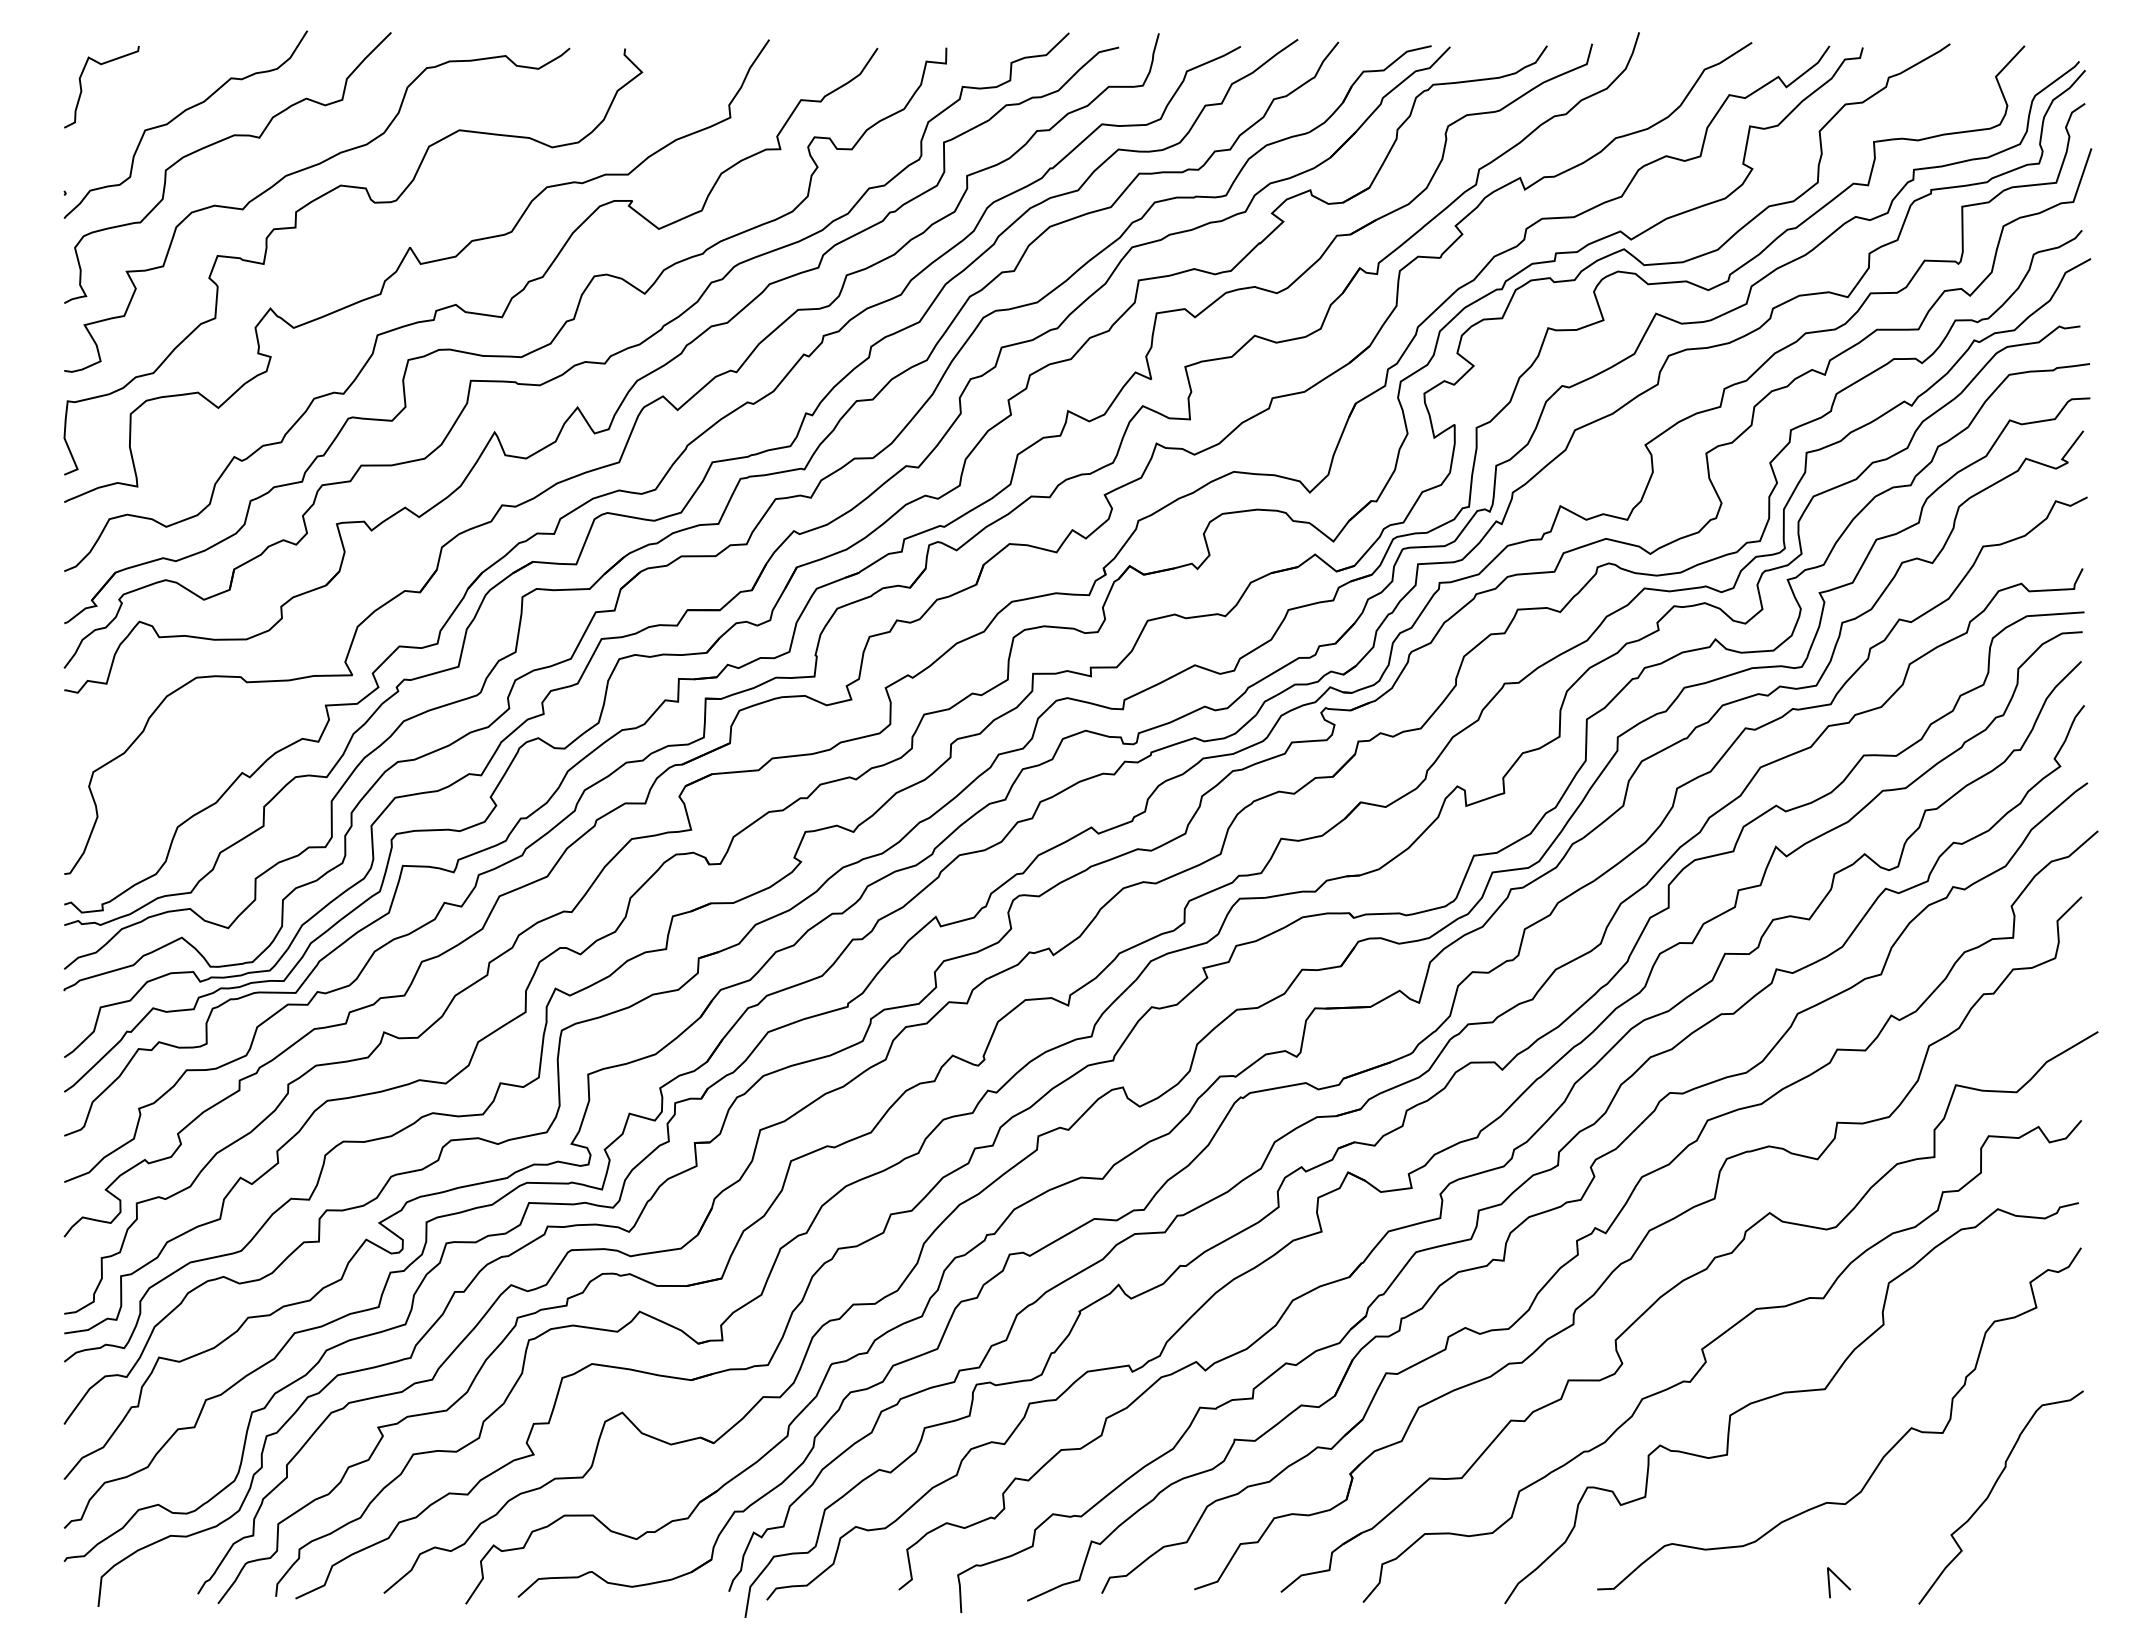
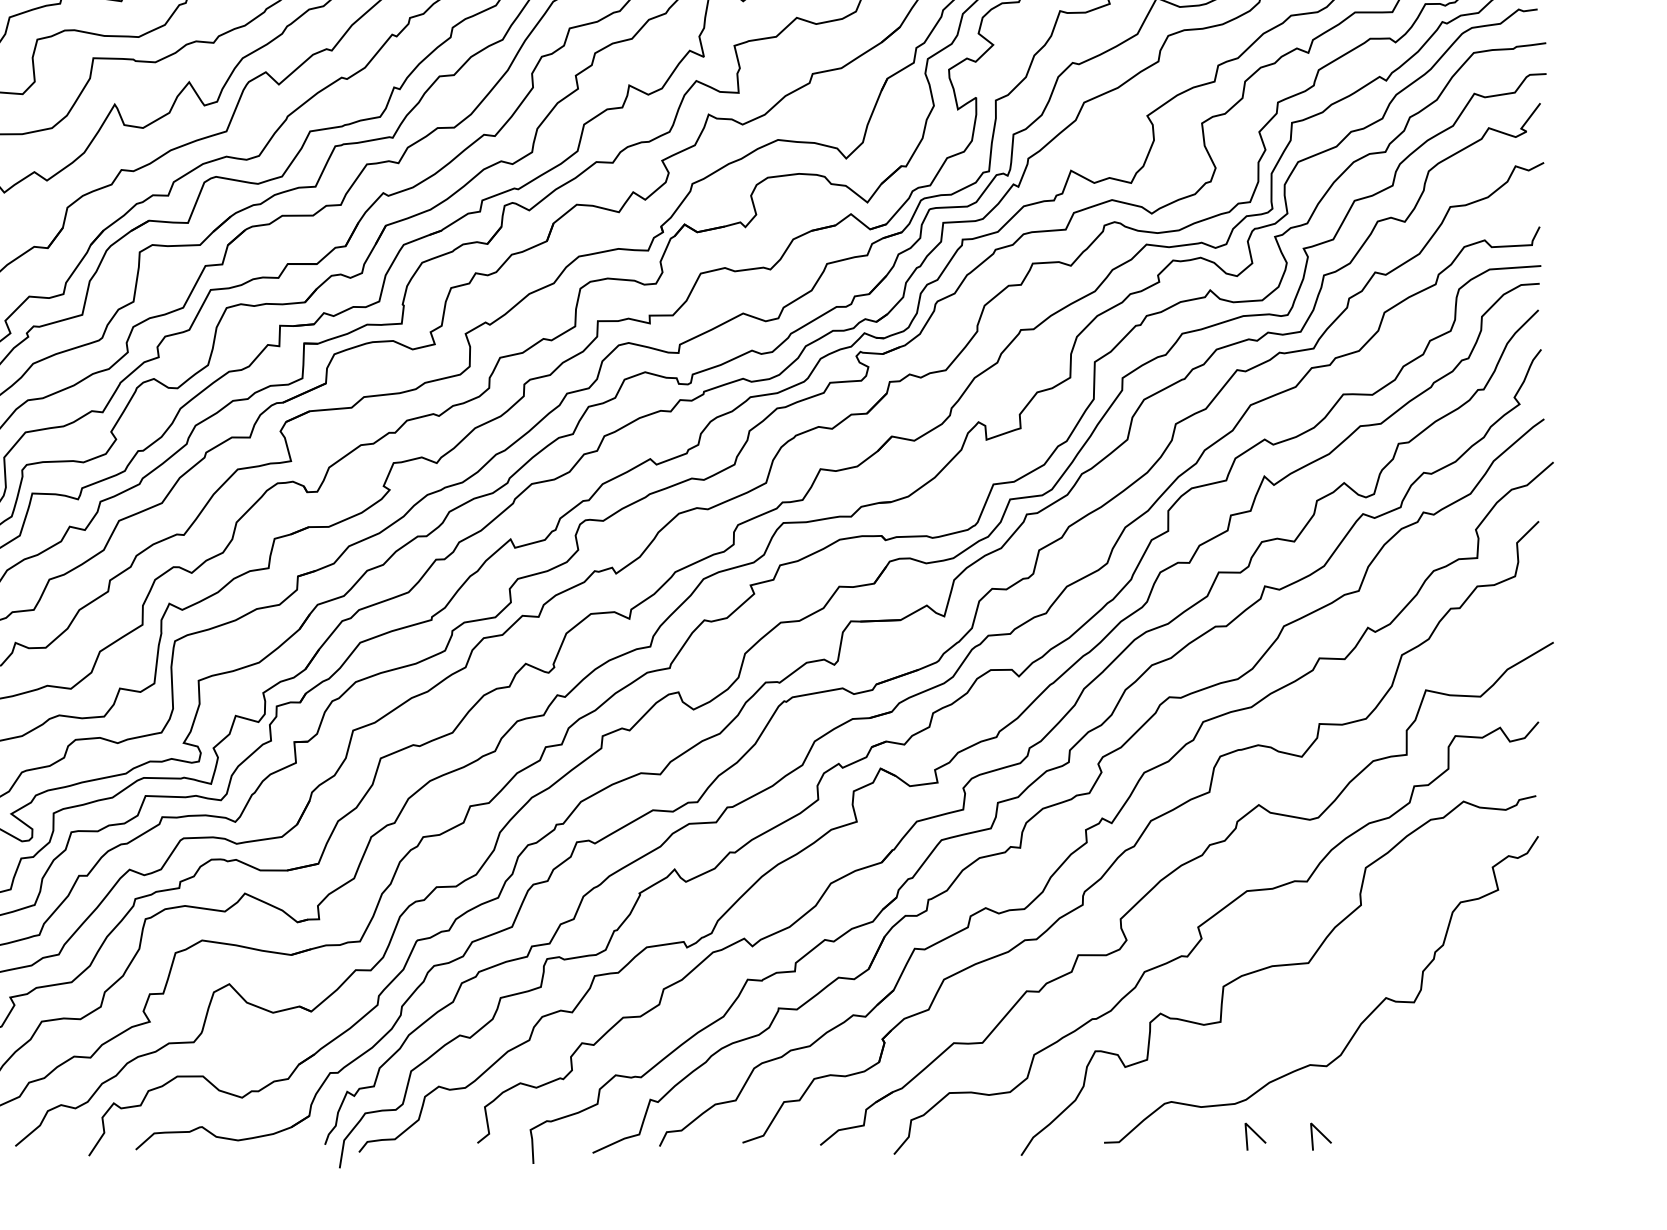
curve: (1991, 1492) -> (1457, 1055), removed
line: (1767, 1581) -> (1256, 1135), added

